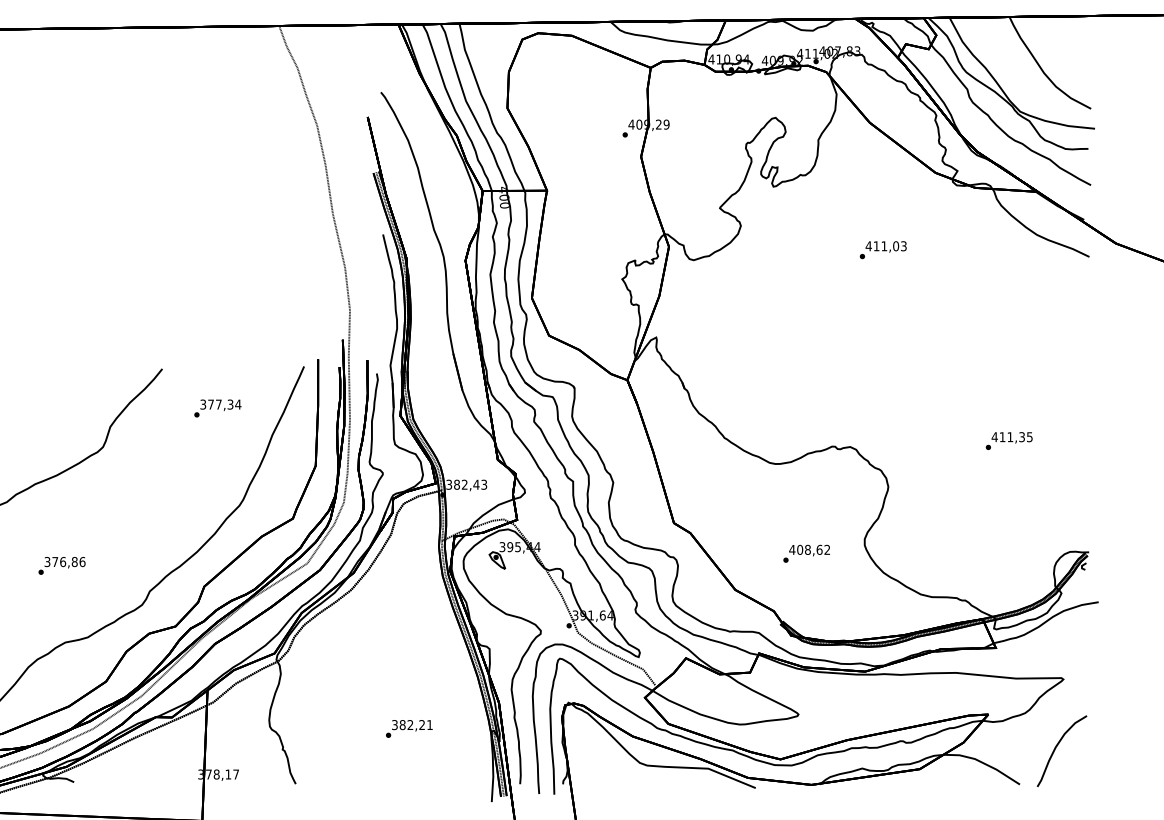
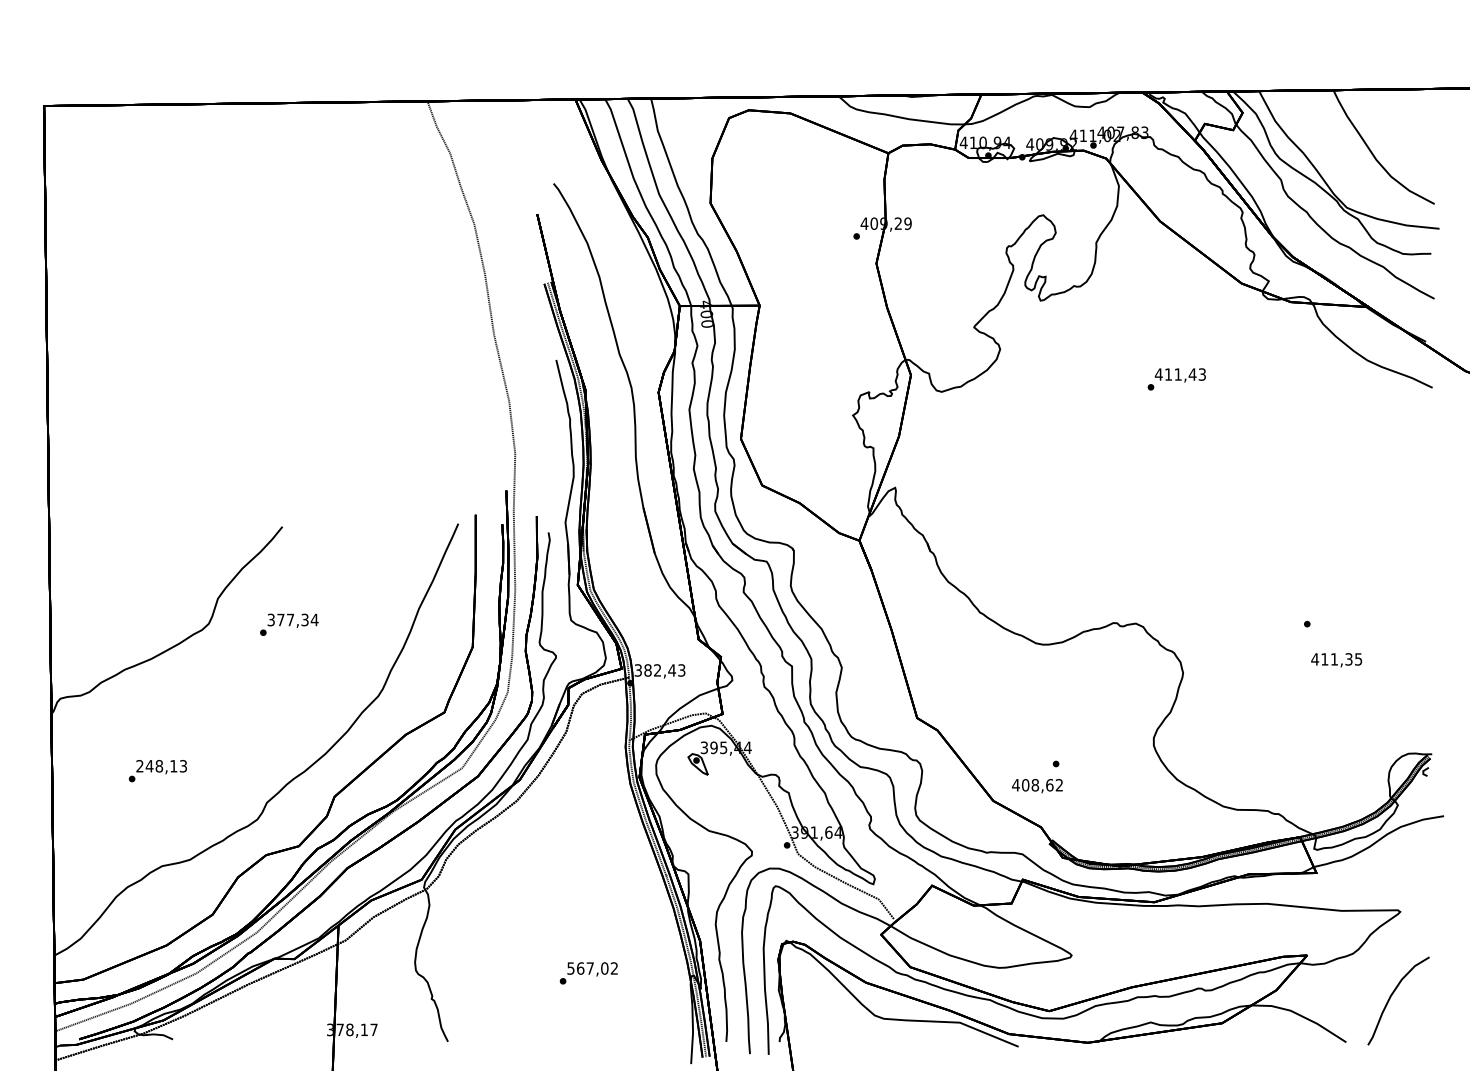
text: (895, 246) -> (1192, 374), 411,03 -> 411,43
text: (217, 408) -> (289, 624), moved
text: (1012, 438) -> (1336, 660), moved
text: (809, 550) -> (1037, 786), moved
text: (64, 562) -> (161, 766), 376,86 -> 248,13
text: (412, 725) -> (592, 968), 382,21 -> 567,02

